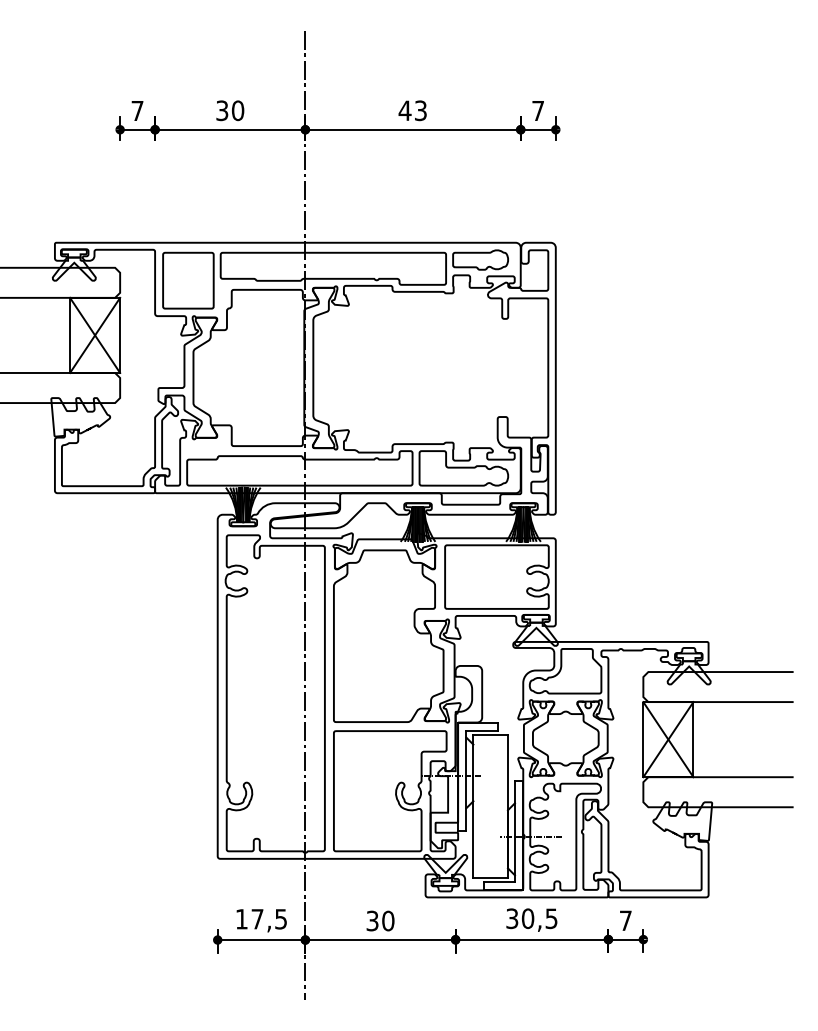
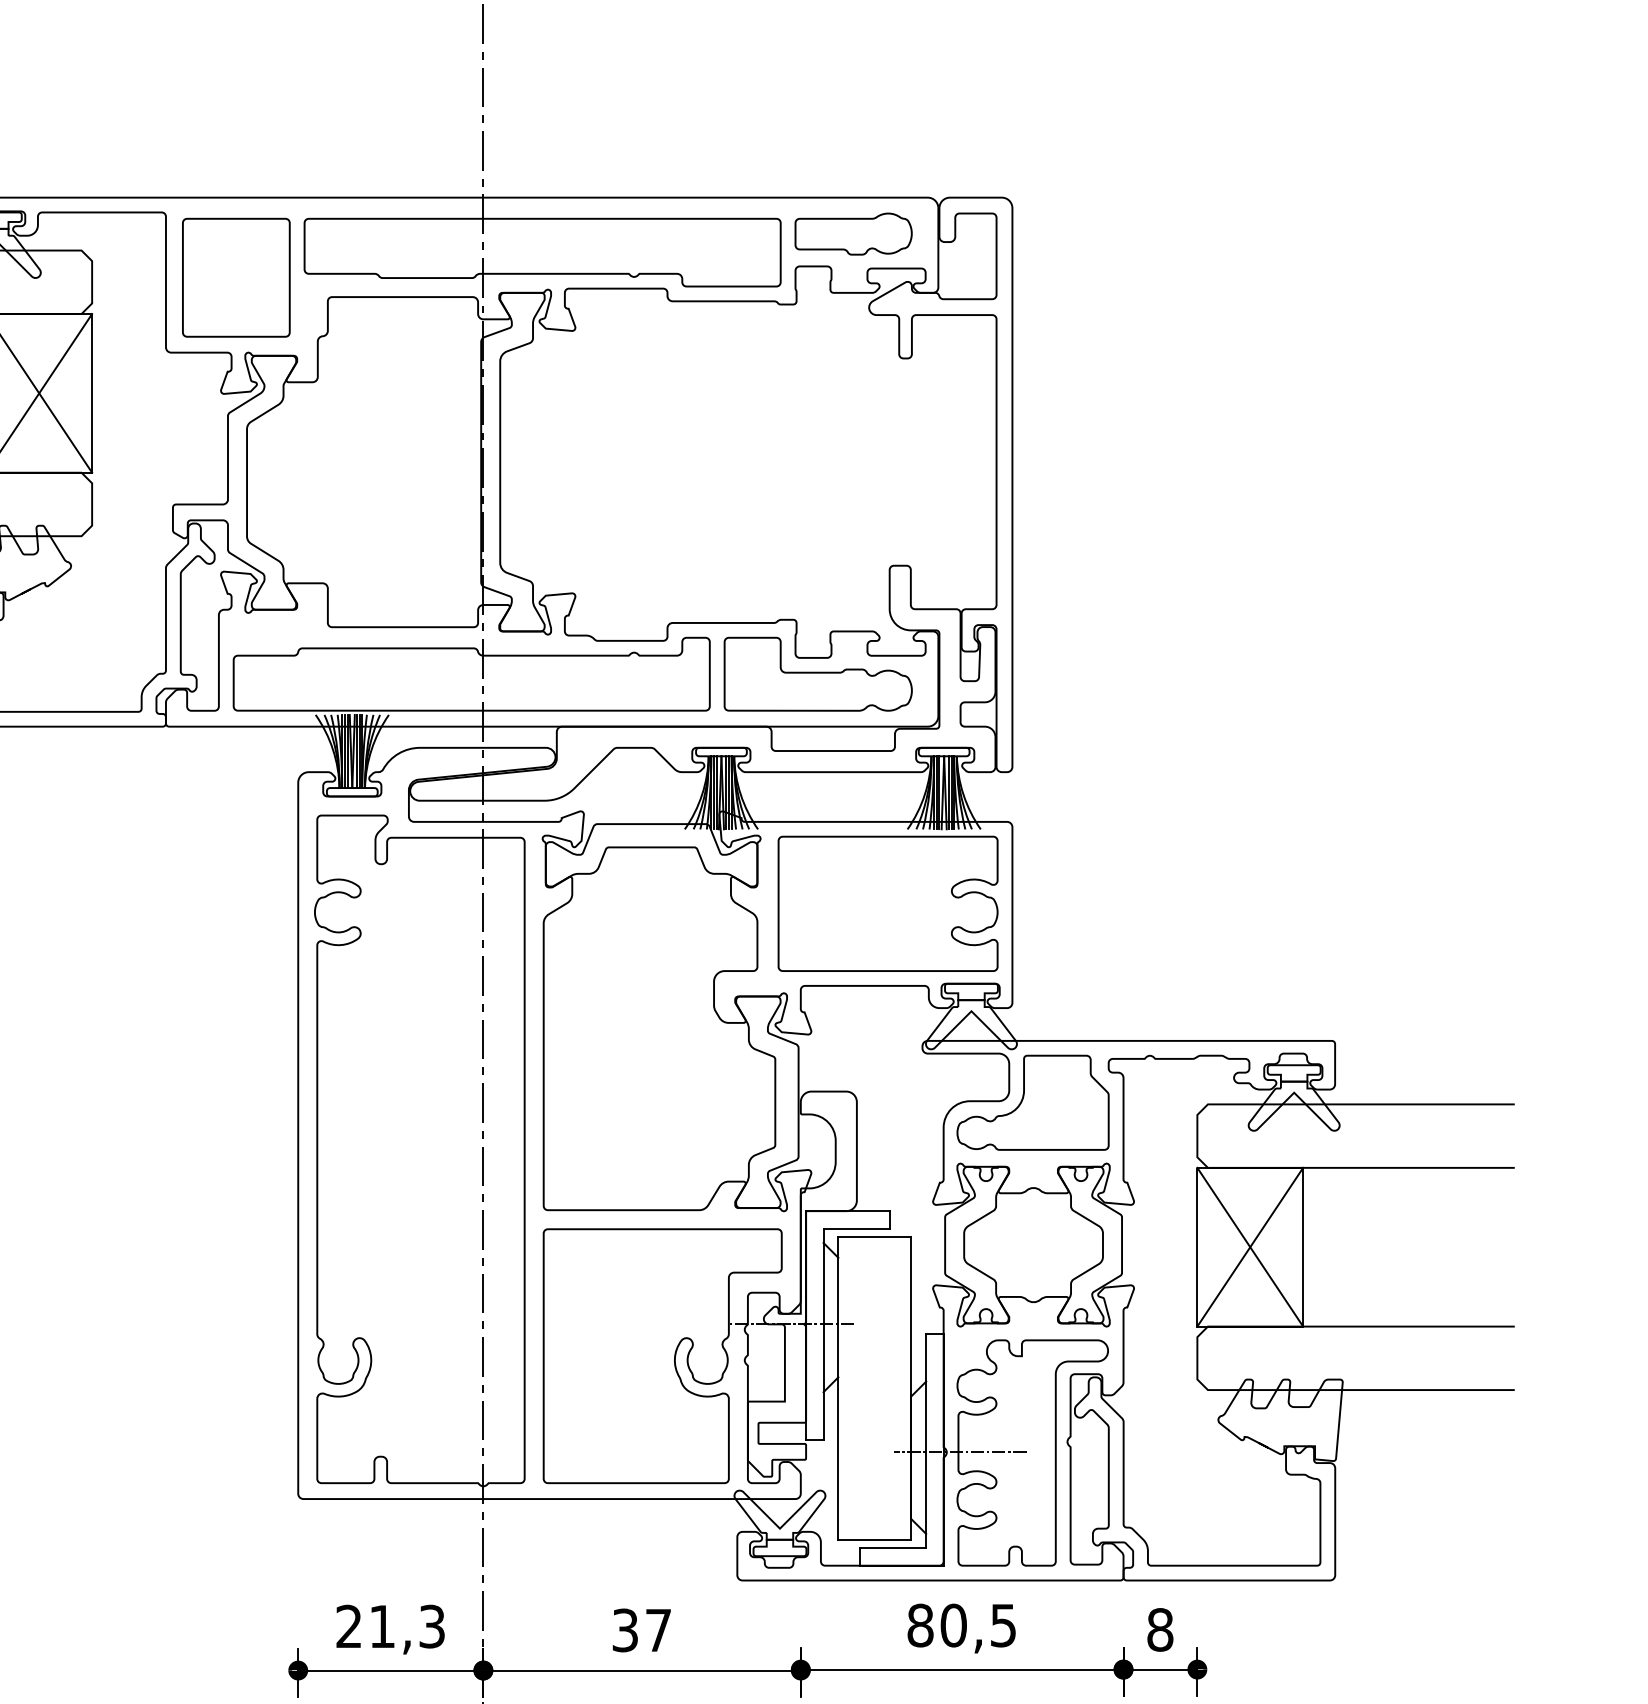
text: (260, 918) -> (388, 1625), 17,5 -> 21,3
text: (512, 918) -> (920, 1625), 30,5 -> 80,5
text: (388, 920) -> (659, 1629), 30 -> 37
text: (625, 920) -> (1159, 1629), 7 -> 8

